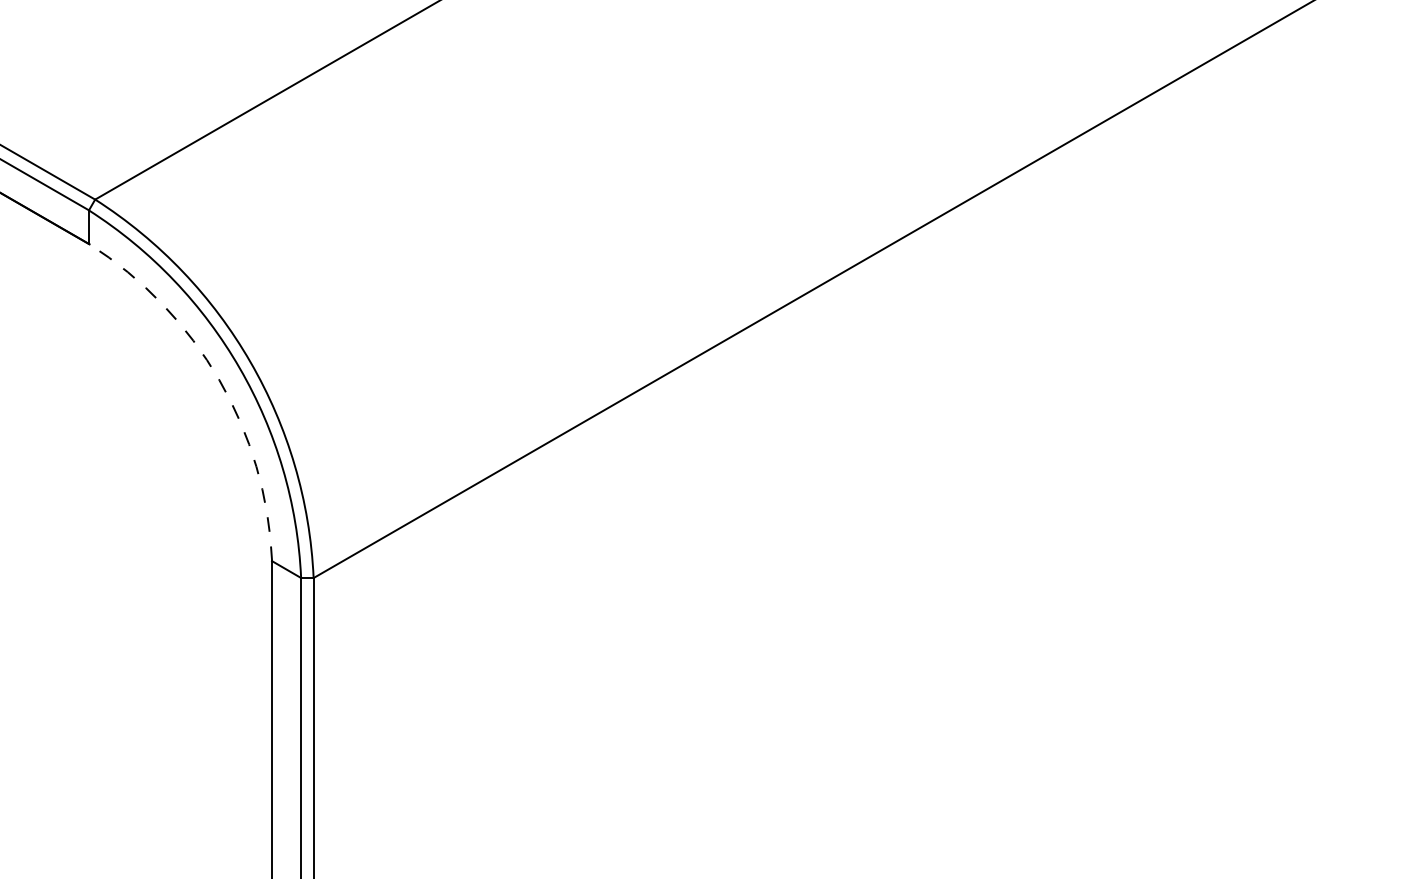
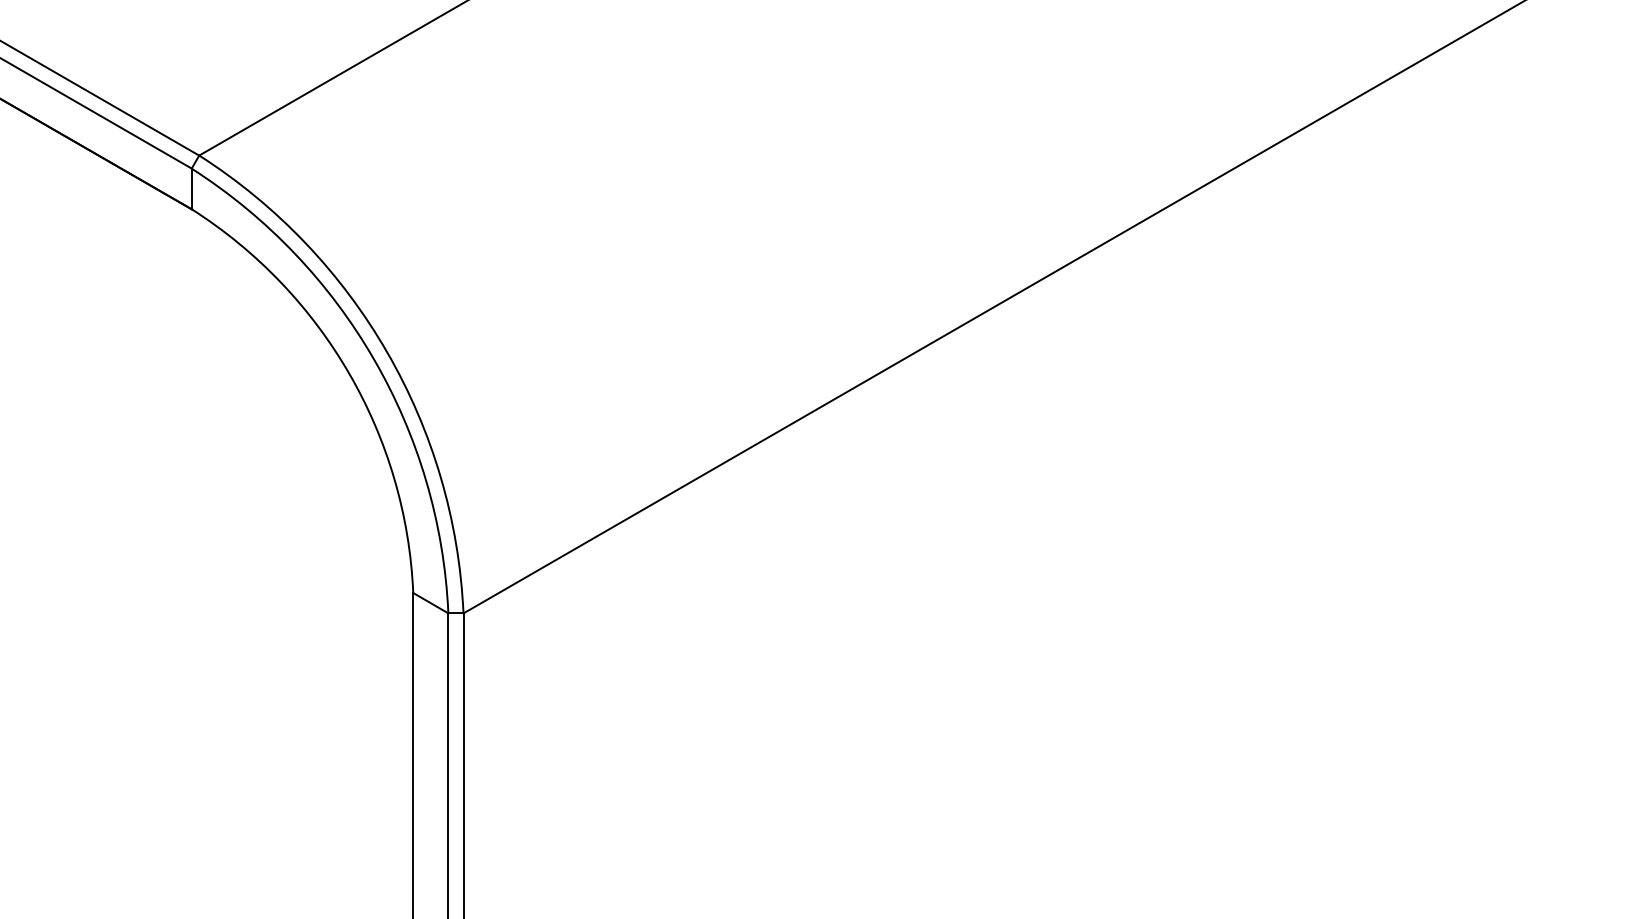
arc: (219, 380) -> (349, 374), dashed -> solid

